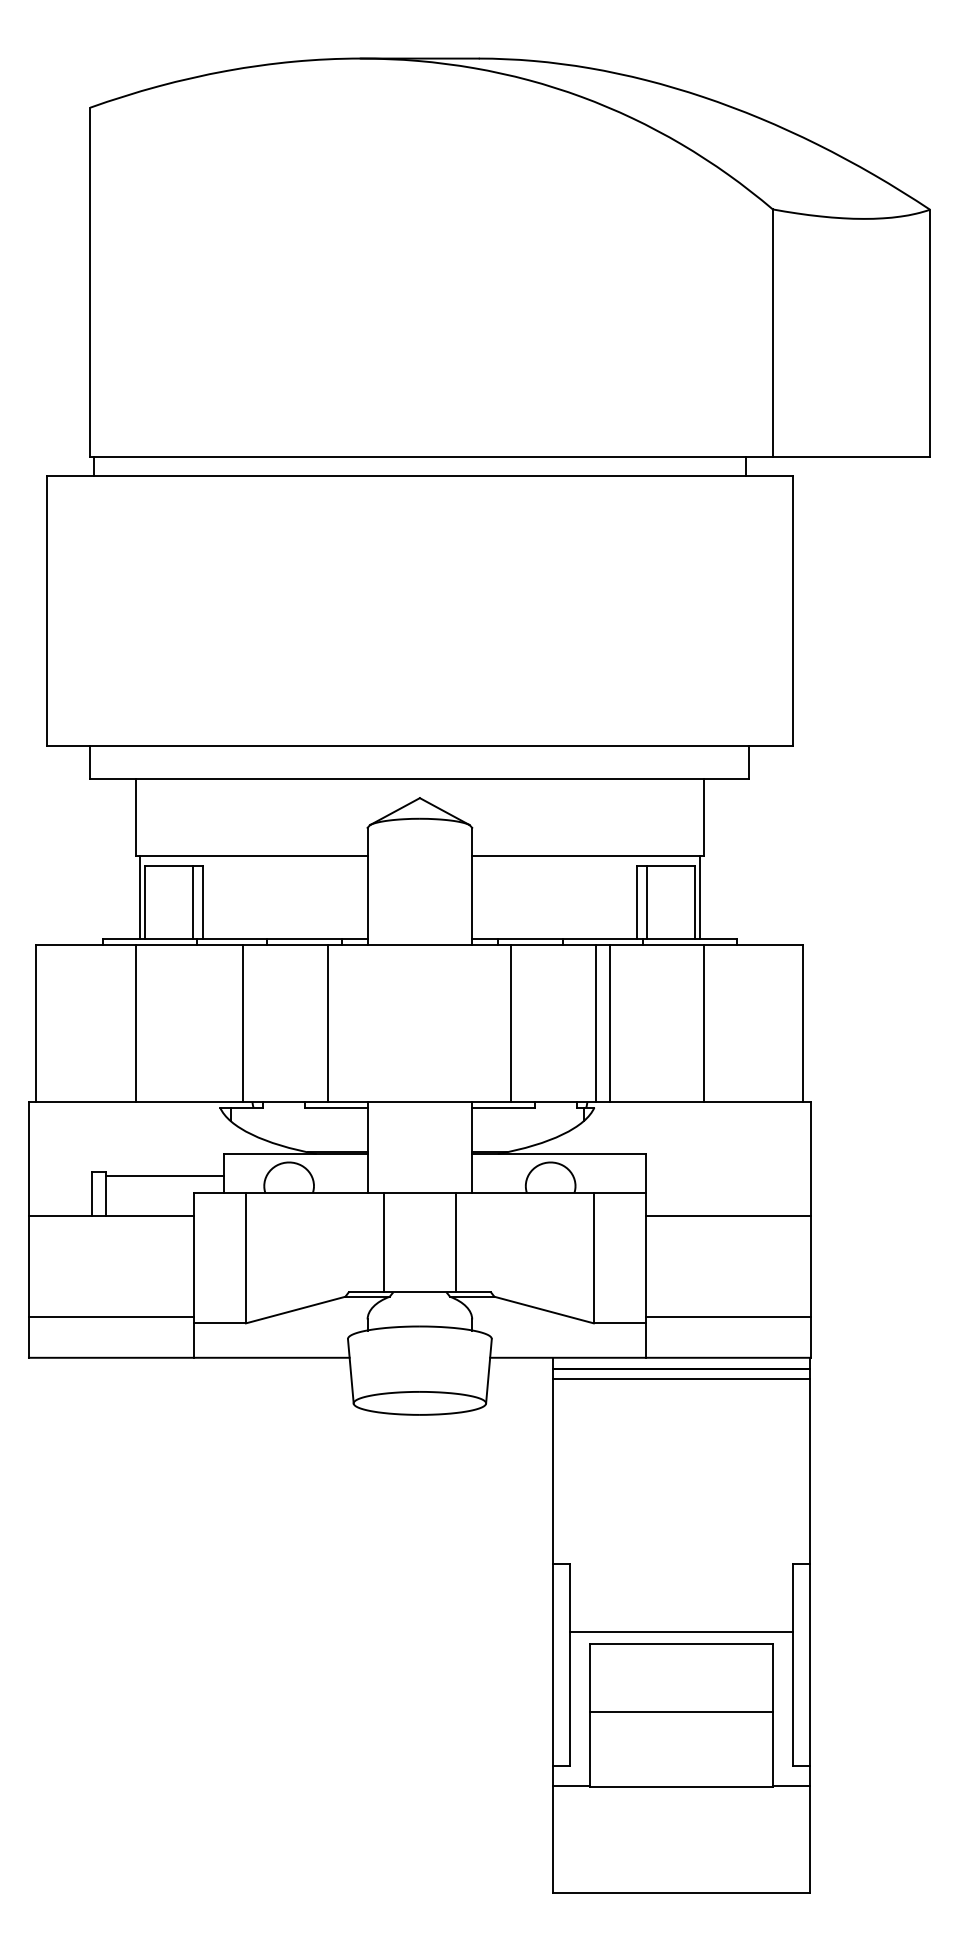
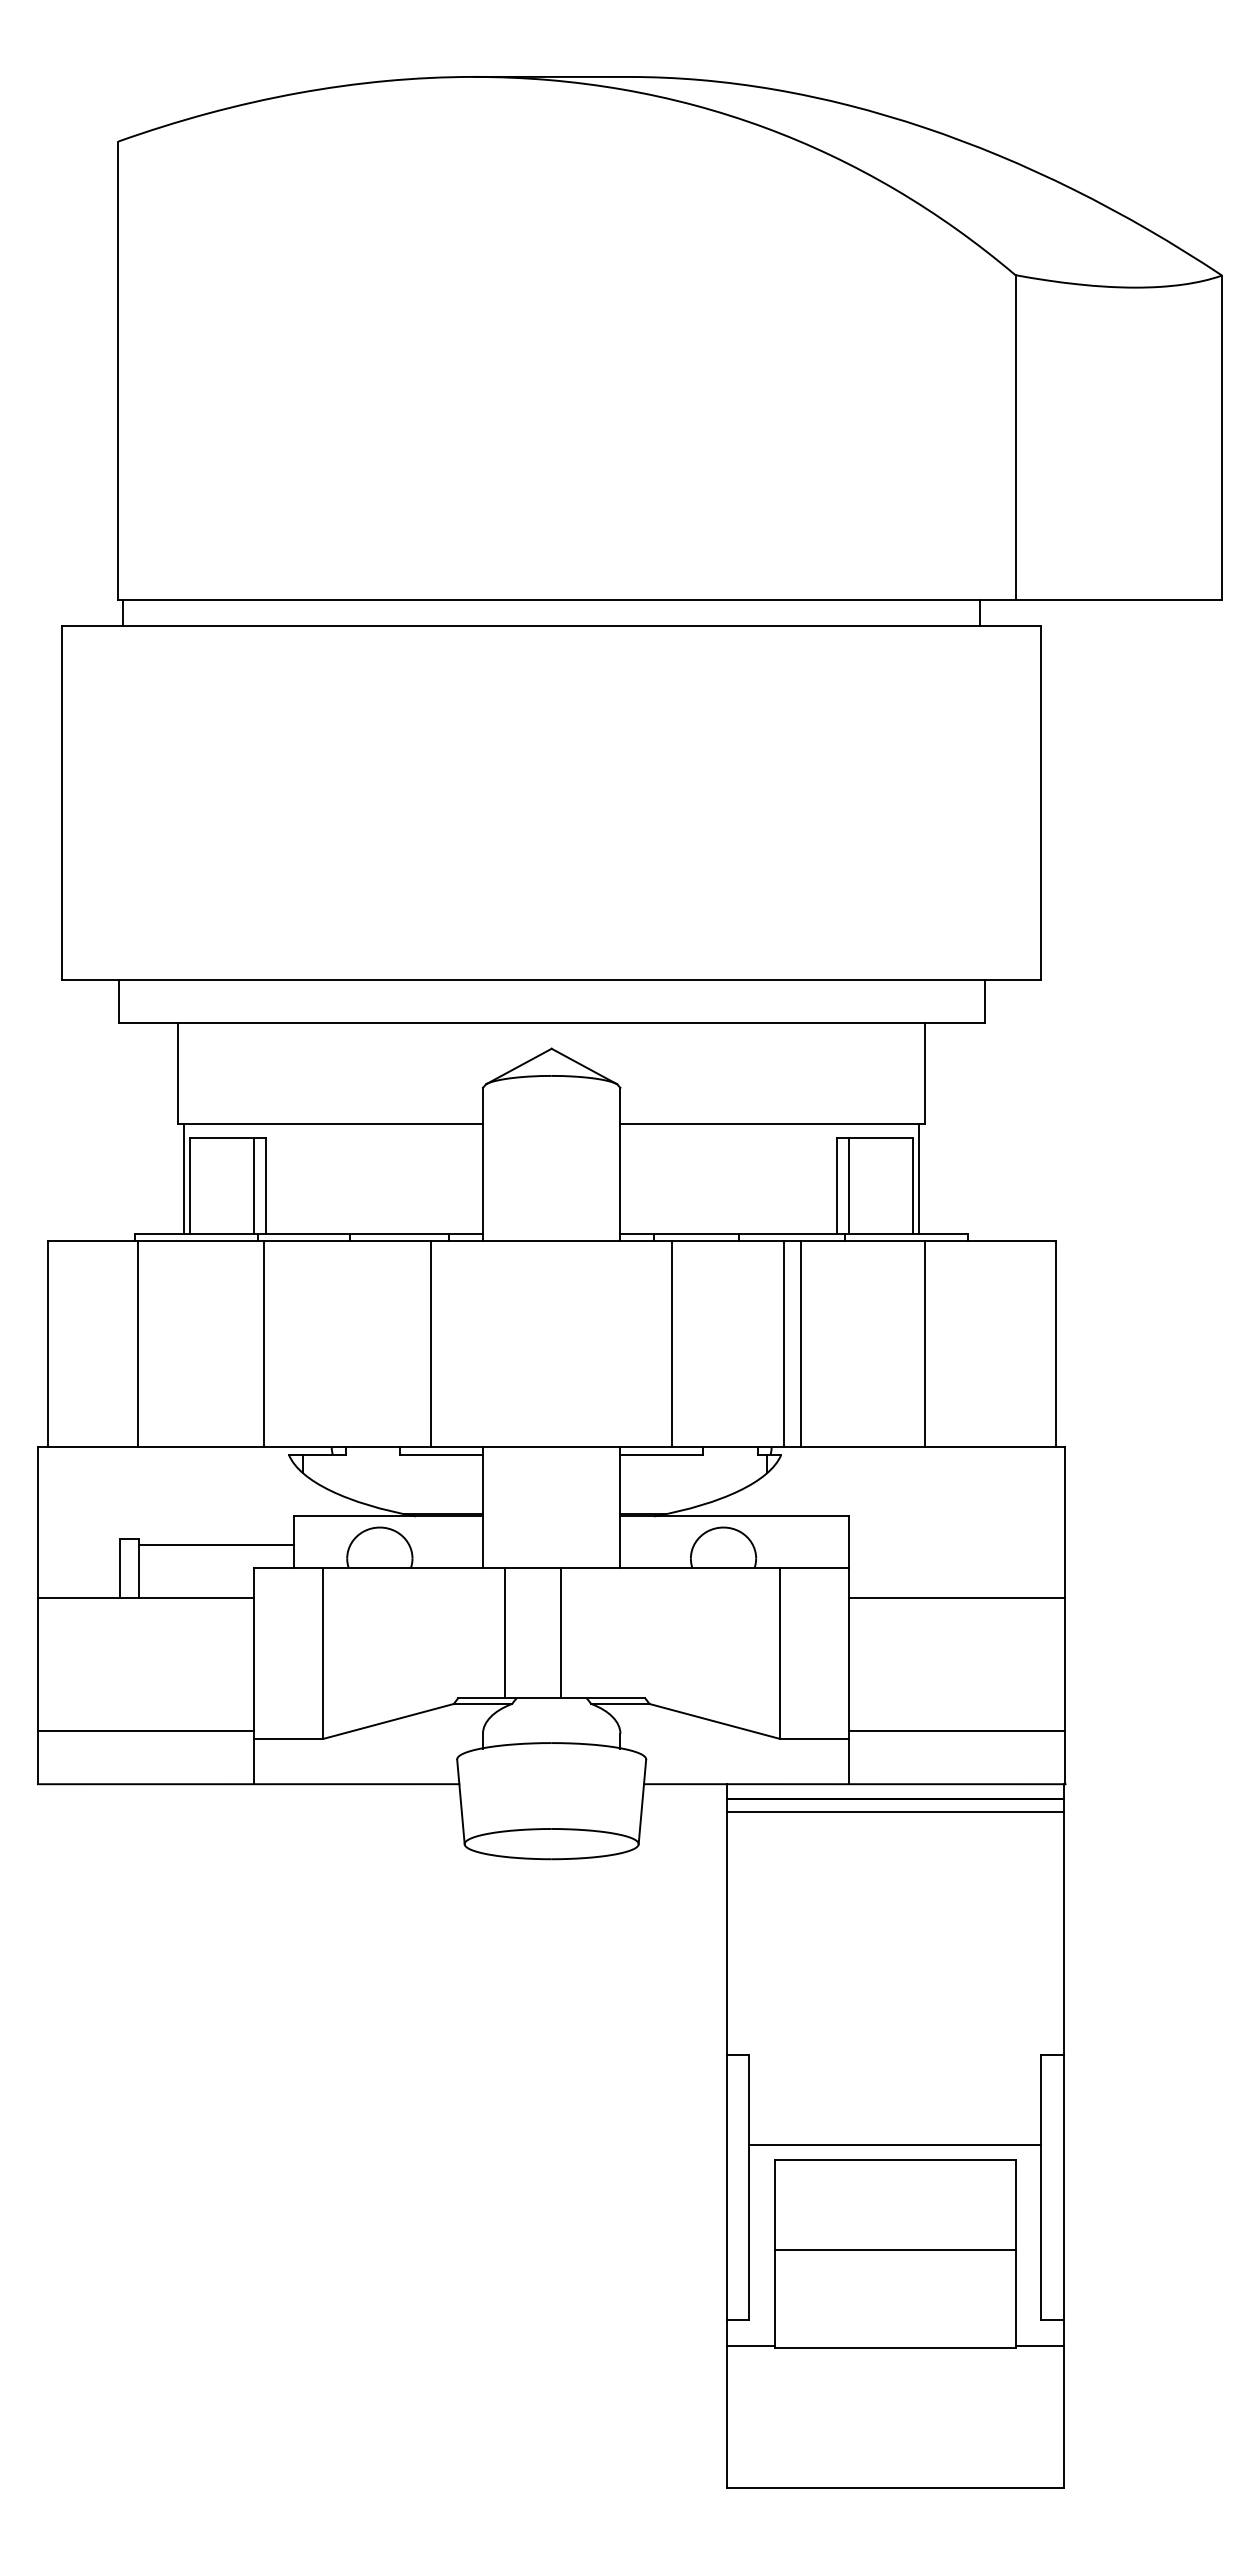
line: (135, 1023) -> (138, 1344), moved
line: (243, 1023) -> (263, 1344), moved
line: (455, 1242) -> (560, 1632), moved

